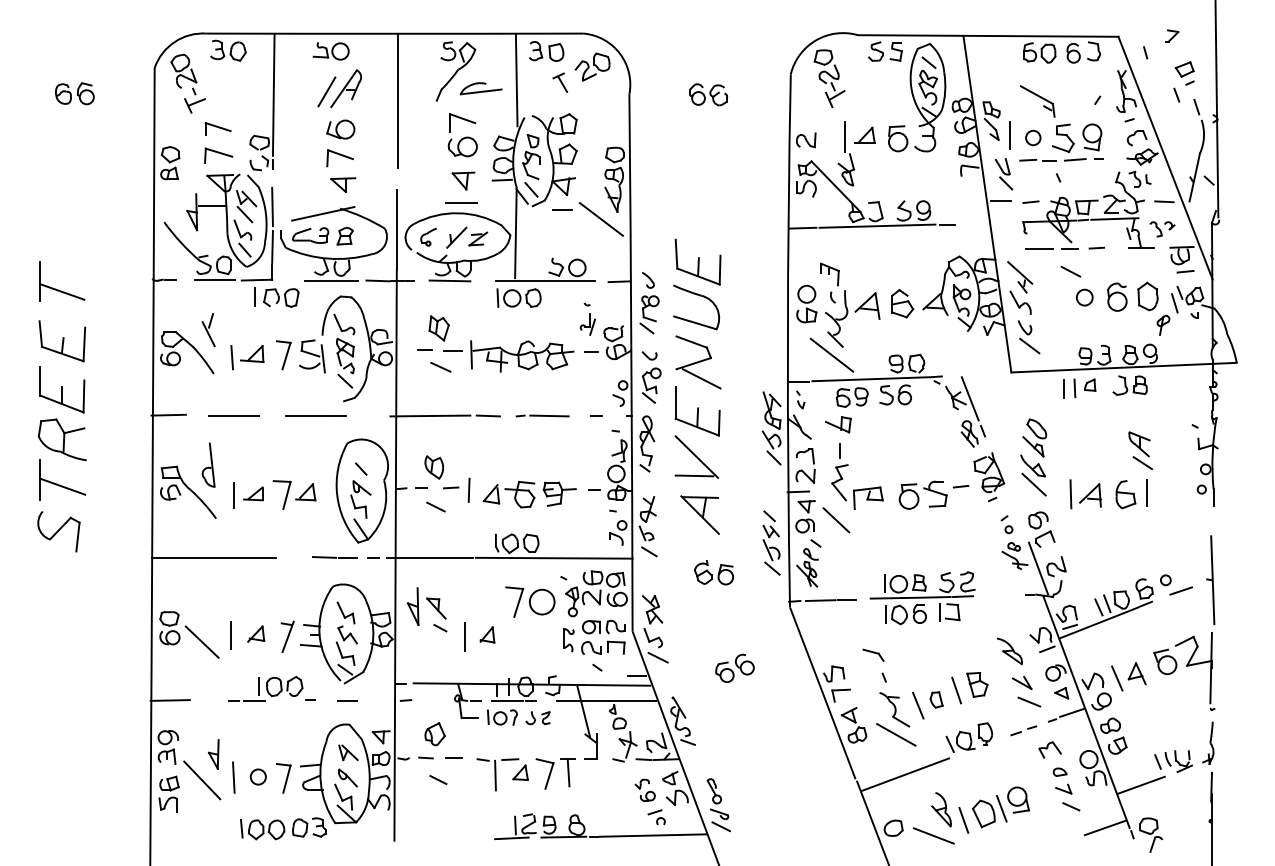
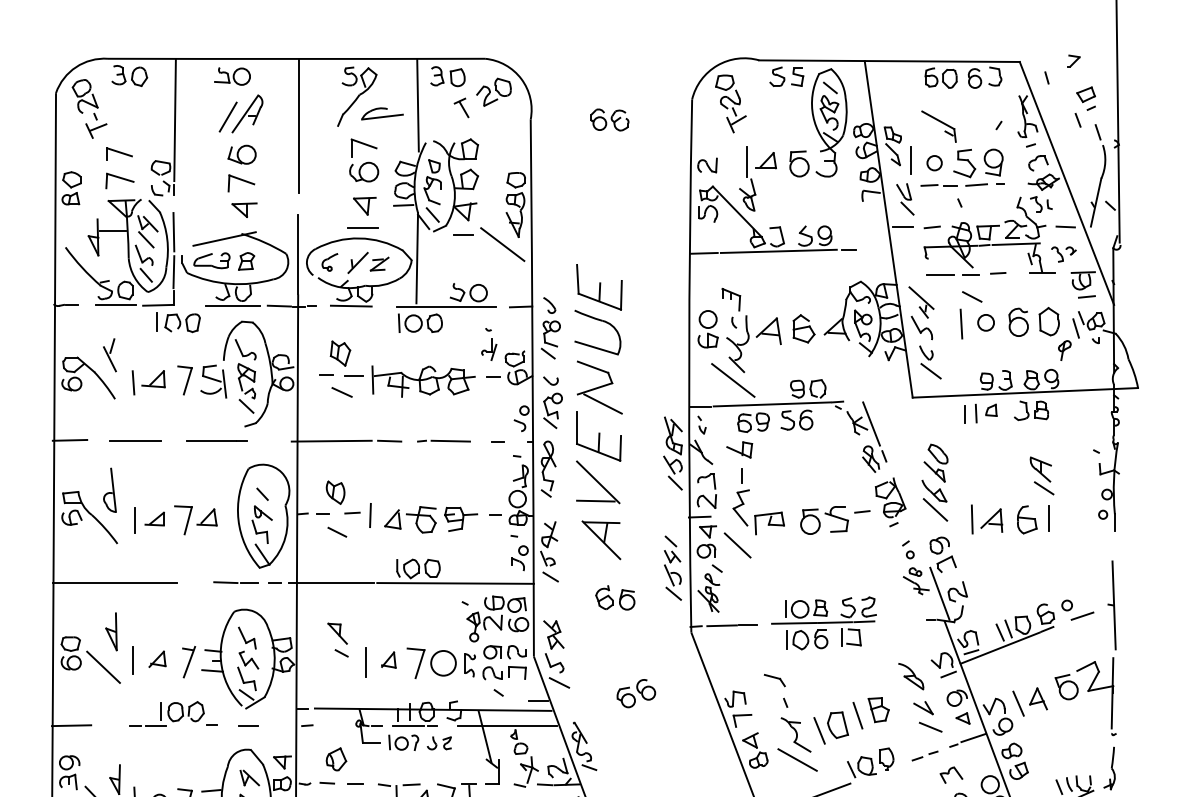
line: (1059, 298) -> (960, 323), added
part: (530, 601) -> (431, 662), moved
part: (413, 606) -> (111, 631), moved
part: (936, 699) -> (837, 724), size x1.67

